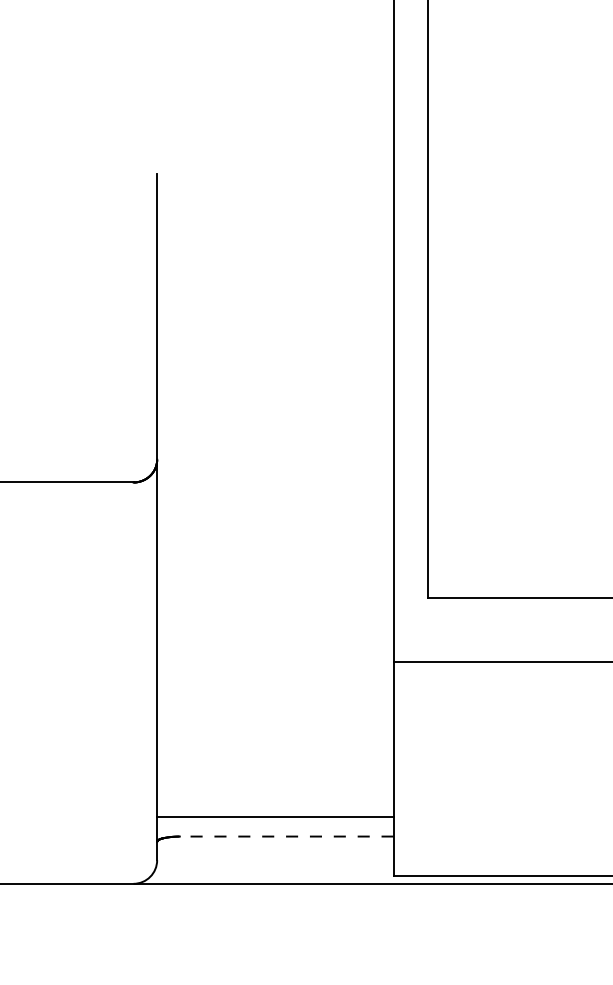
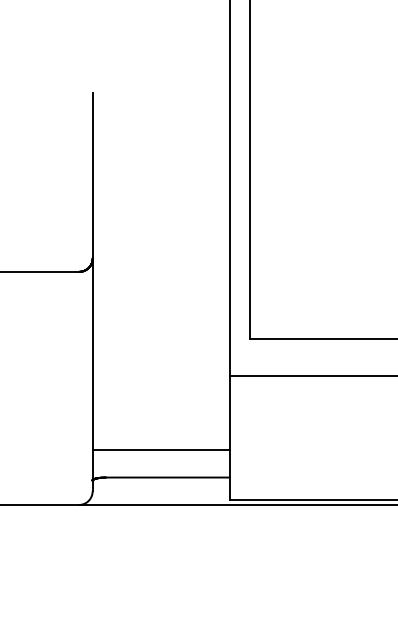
line: (275, 817) -> (161, 450), moved
line: (285, 836) -> (167, 477), dashed -> solid

